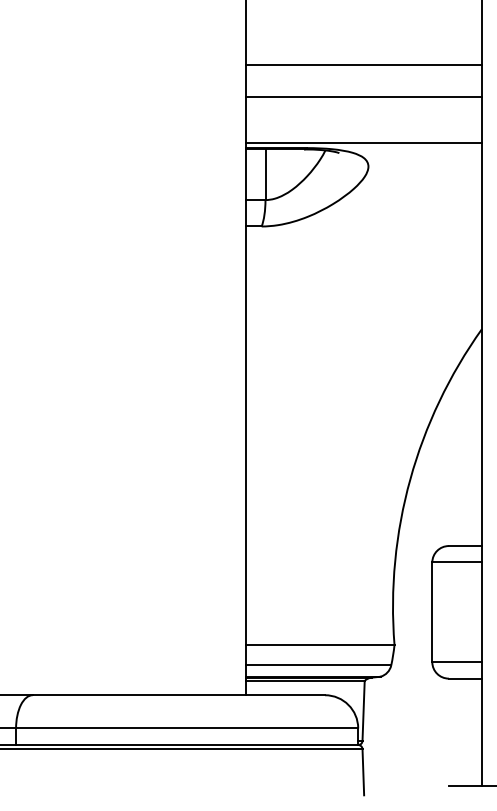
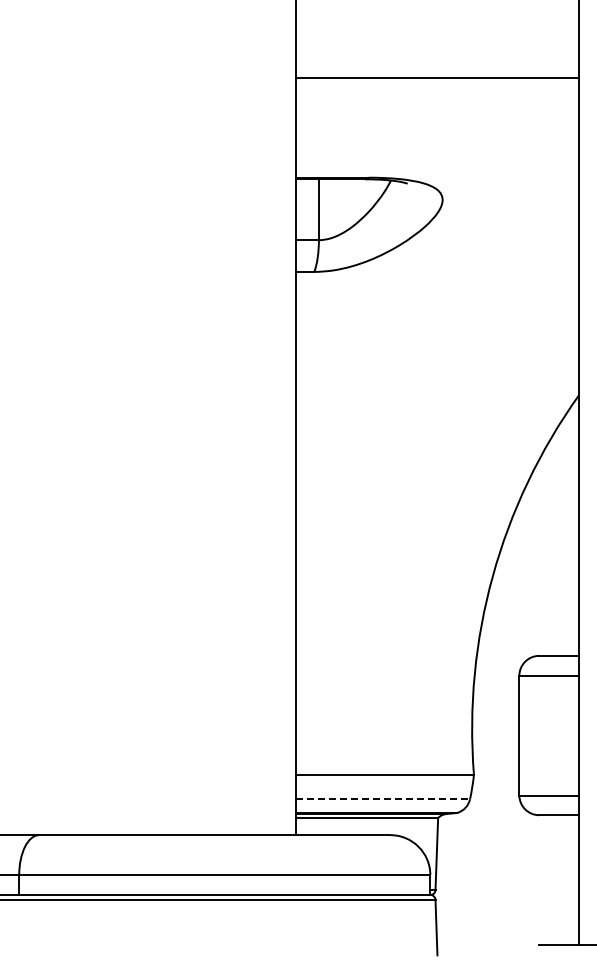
line: (364, 97) -> (437, 116), removed
line: (364, 142) -> (437, 171), removed
line: (319, 665) -> (383, 799), solid -> dashed

